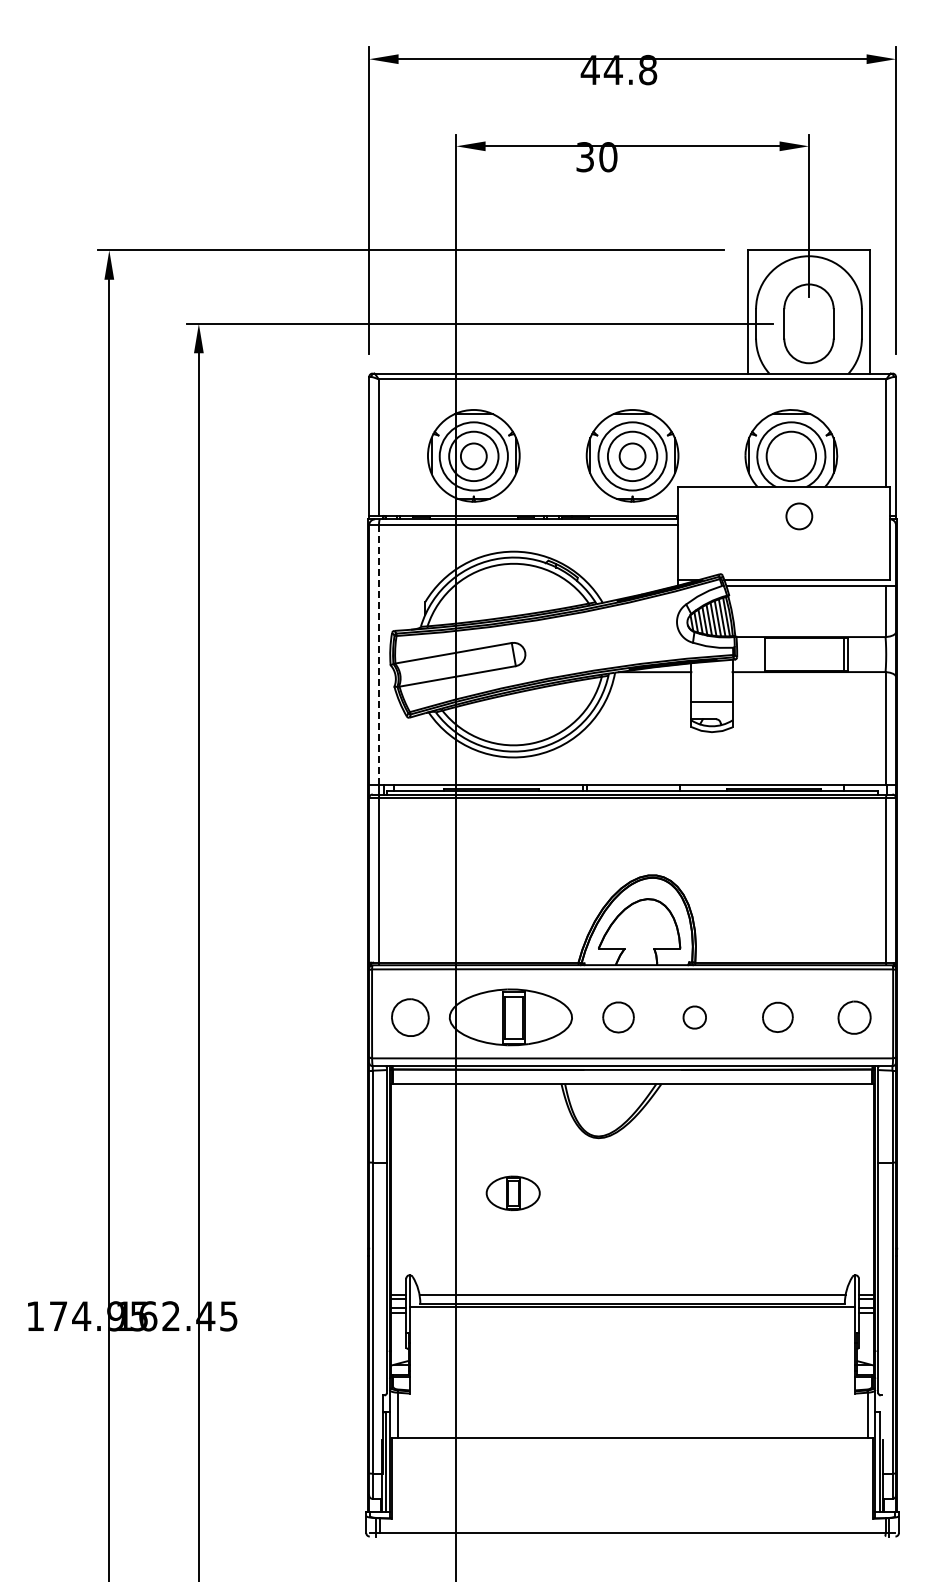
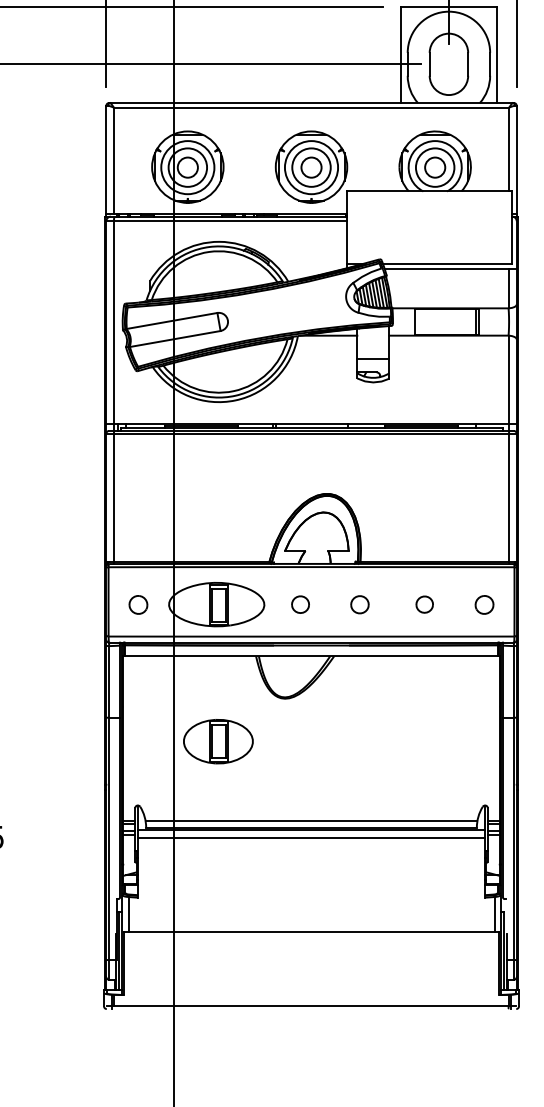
circle: (799, 516) -> (435, 167), moved
line: (378, 655) -> (113, 322), dashed -> solid
part: (410, 1017) -> (138, 604), size x0.62
part: (618, 1017) -> (300, 604), size x0.71
part: (777, 1017) -> (424, 604), size x0.71
part: (854, 1017) -> (484, 604), size x0.71
part: (513, 1193) -> (218, 741), size x1.67
line: (632, 1317) -> (311, 838), added

